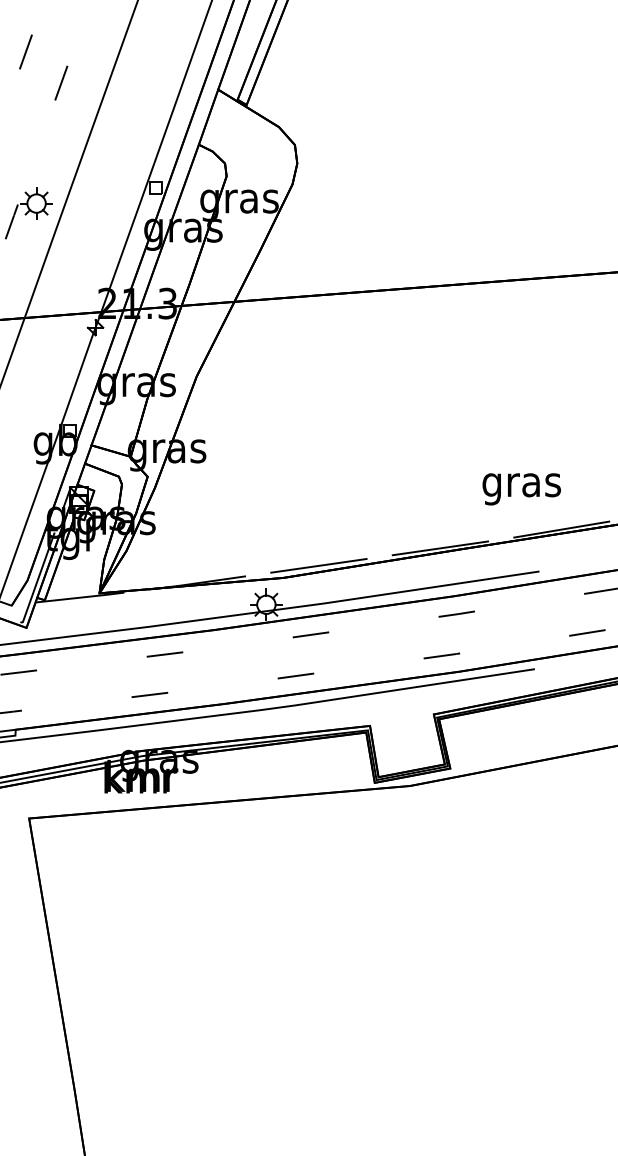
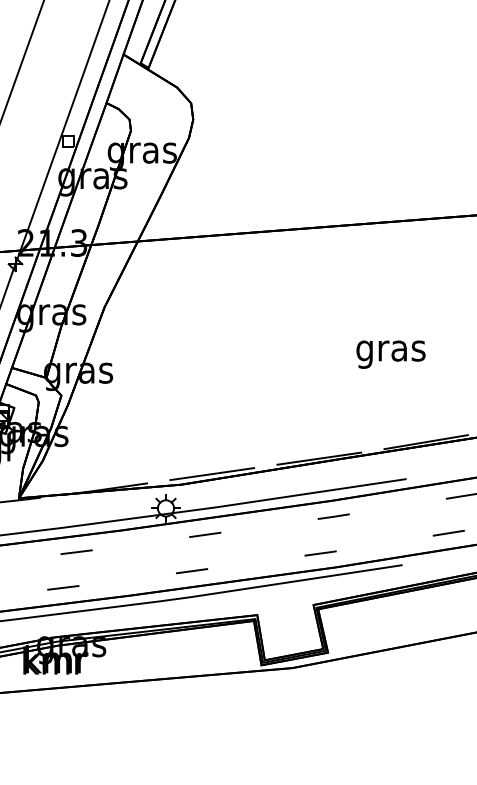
text: (521, 489) -> (390, 354), moved

